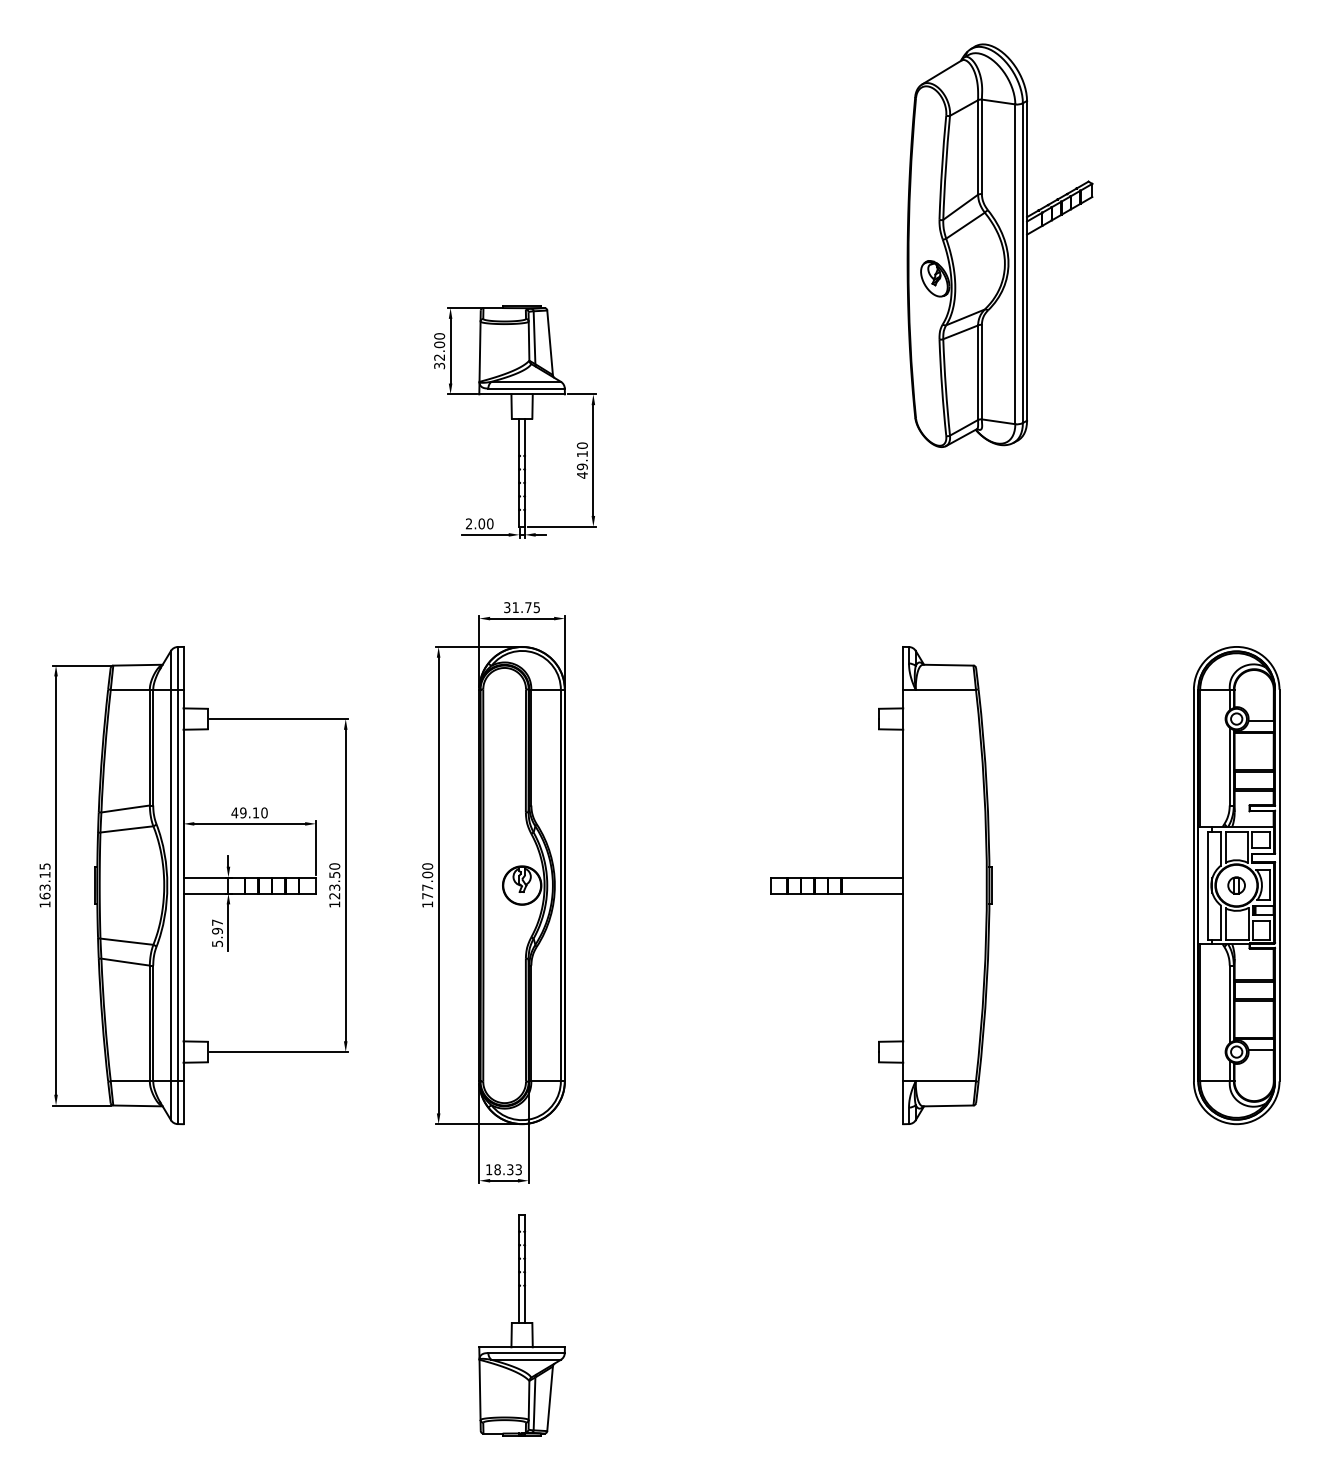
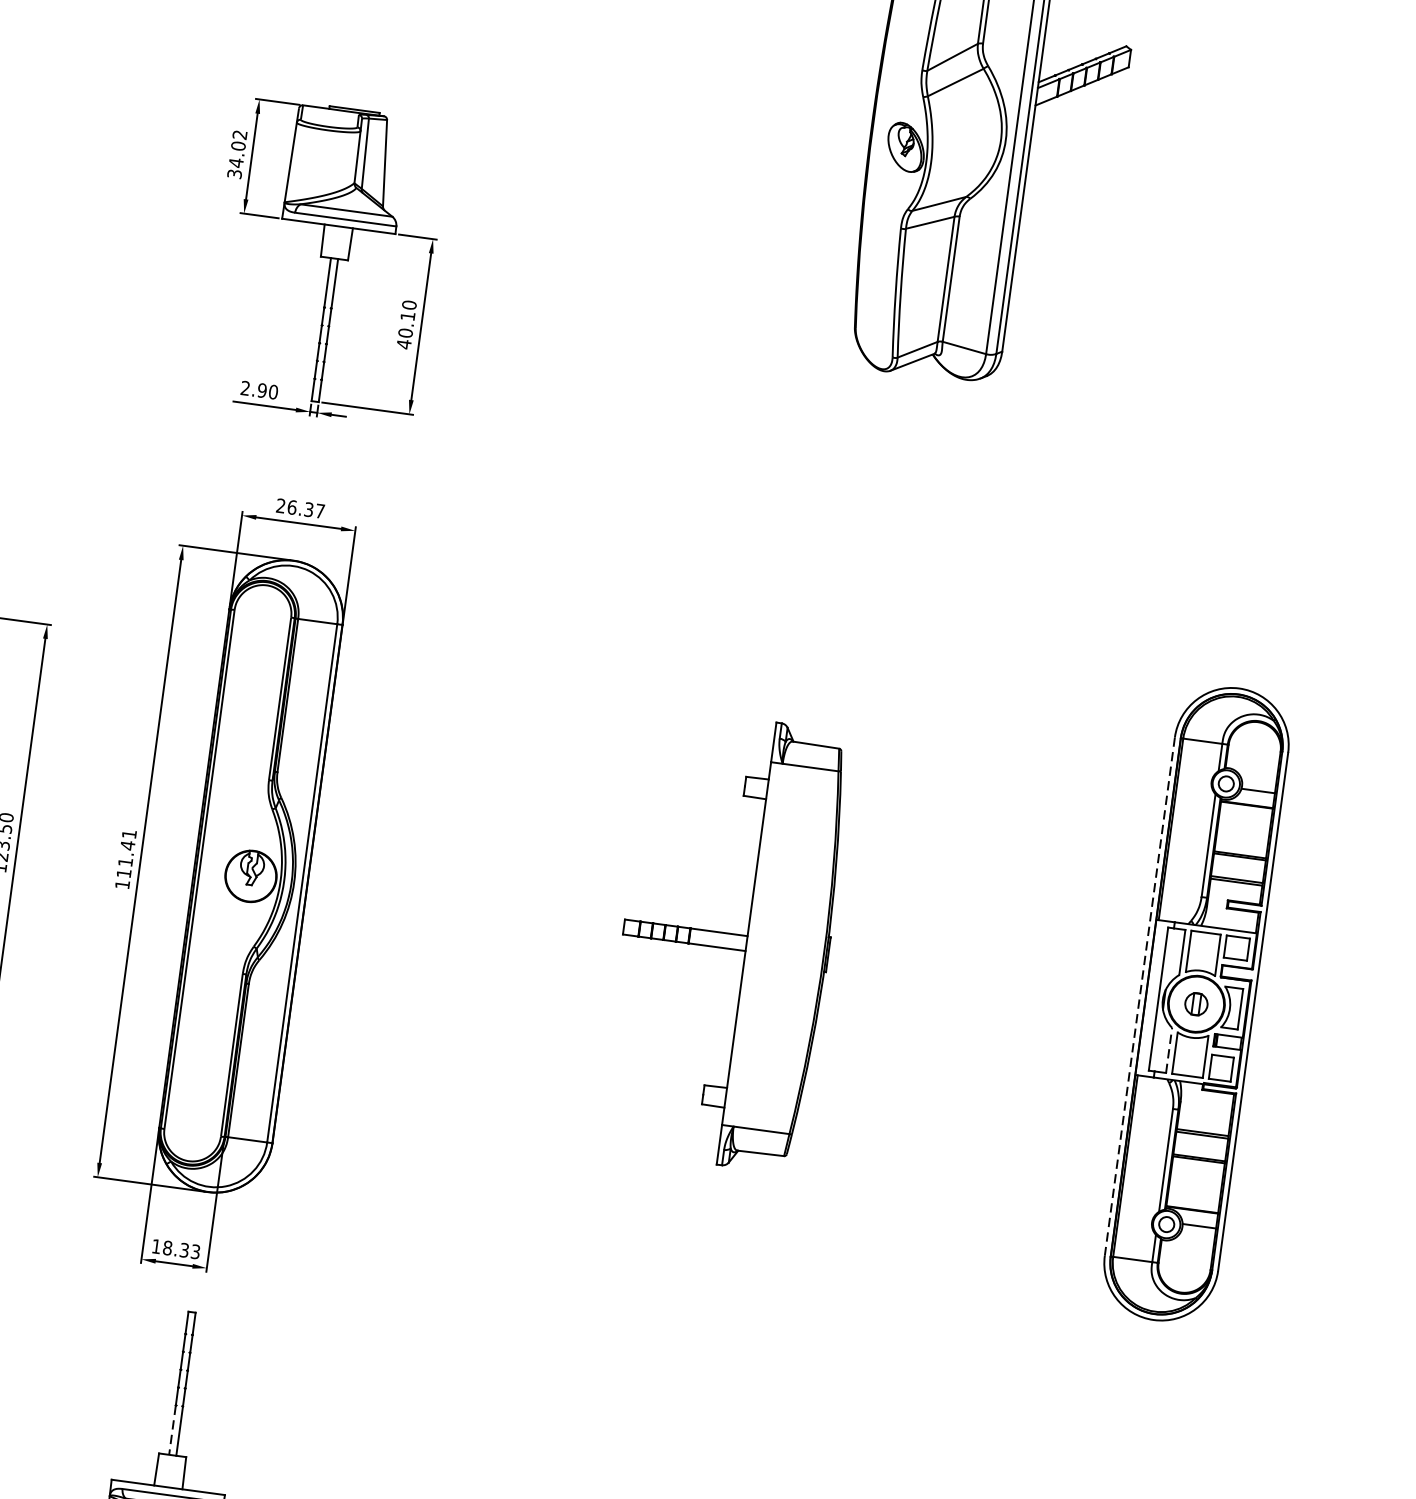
text: (439, 347) -> (237, 149), 32.00 -> 34.02
text: (582, 466) -> (405, 332), 49.10 -> 40.10
text: (481, 523) -> (261, 390), 2.00 -> 2.90
text: (521, 607) -> (299, 508), 31.75 -> 26.37
text: (427, 881) -> (126, 854), 177.00 -> 111.41
part: (881, 885) -> (726, 940), size x0.7
line: (1193, 885) -> (1139, 996), solid -> dashed
line: (1221, 922) -> (1169, 1050), solid -> dashed
line: (519, 1304) -> (172, 1430), solid -> dashed

